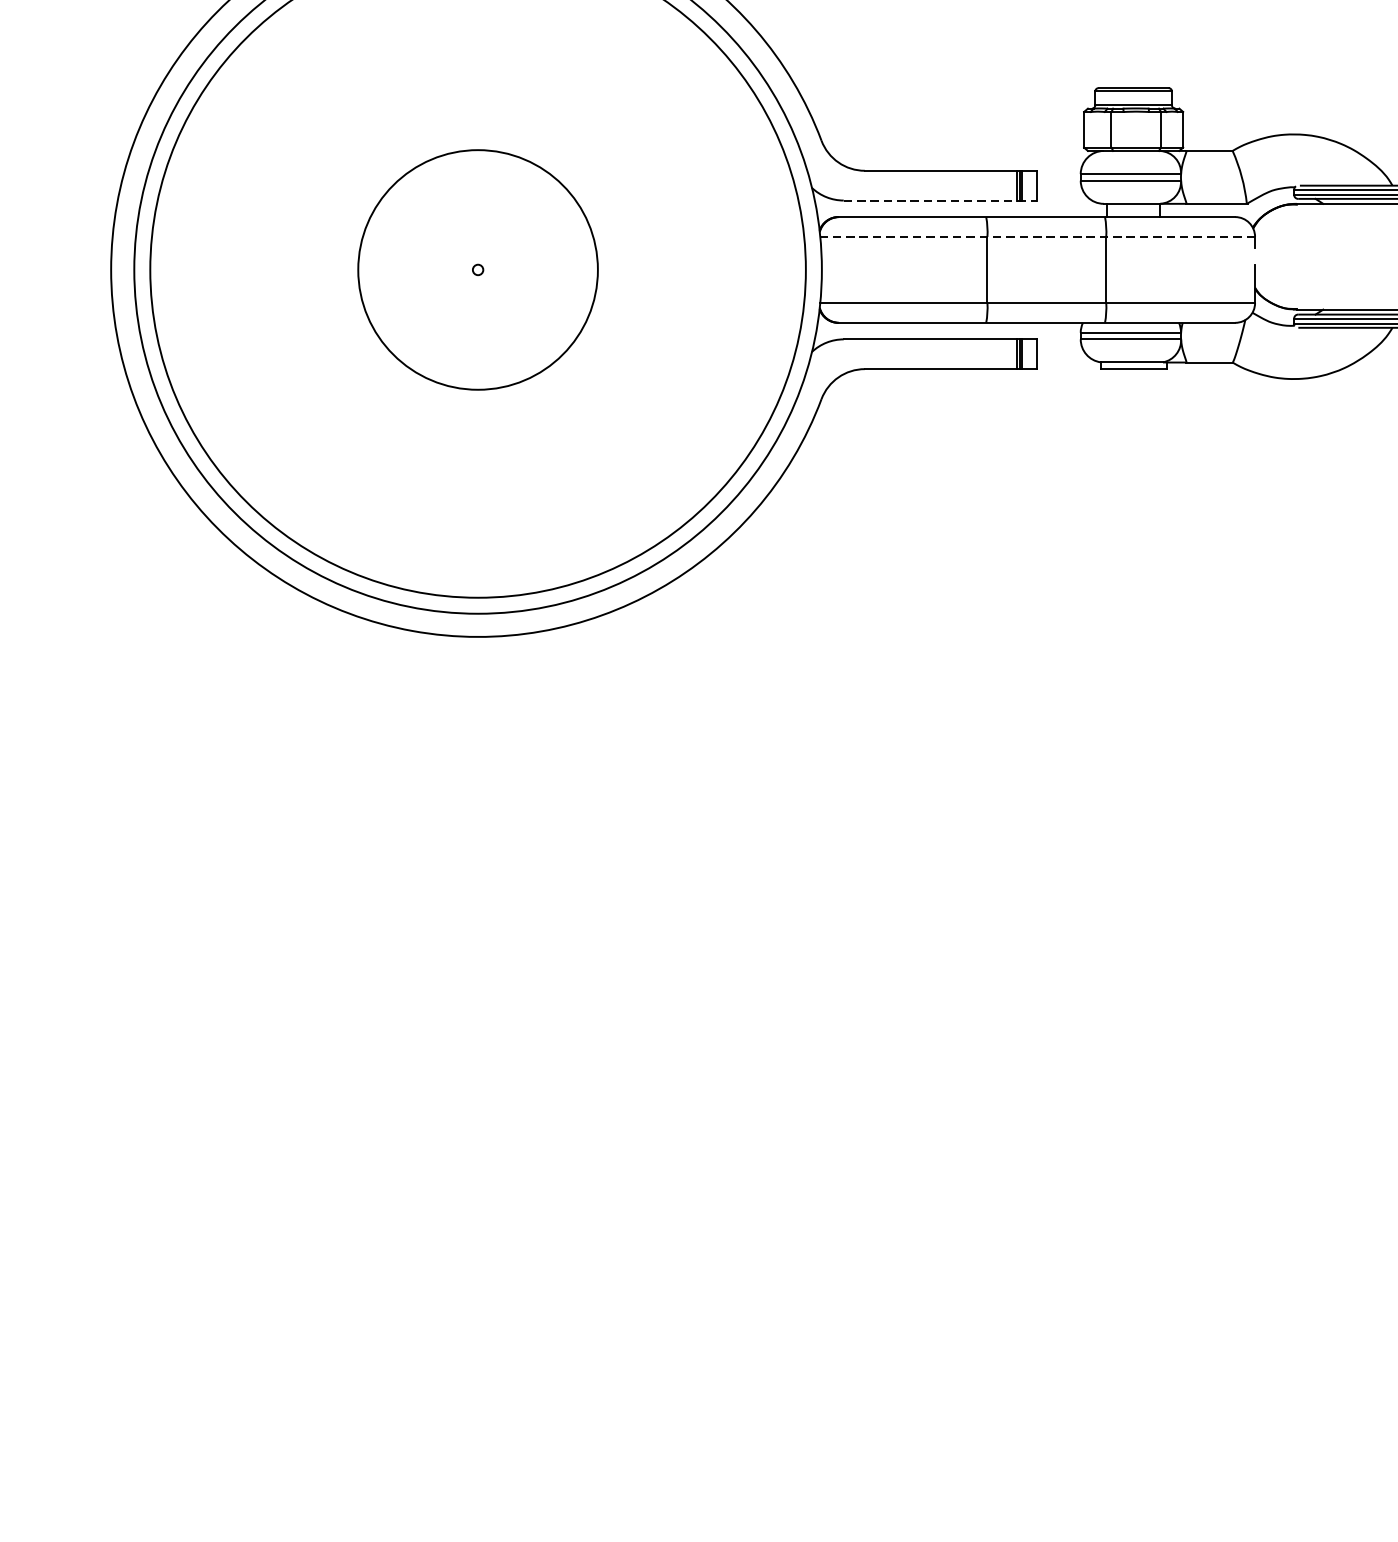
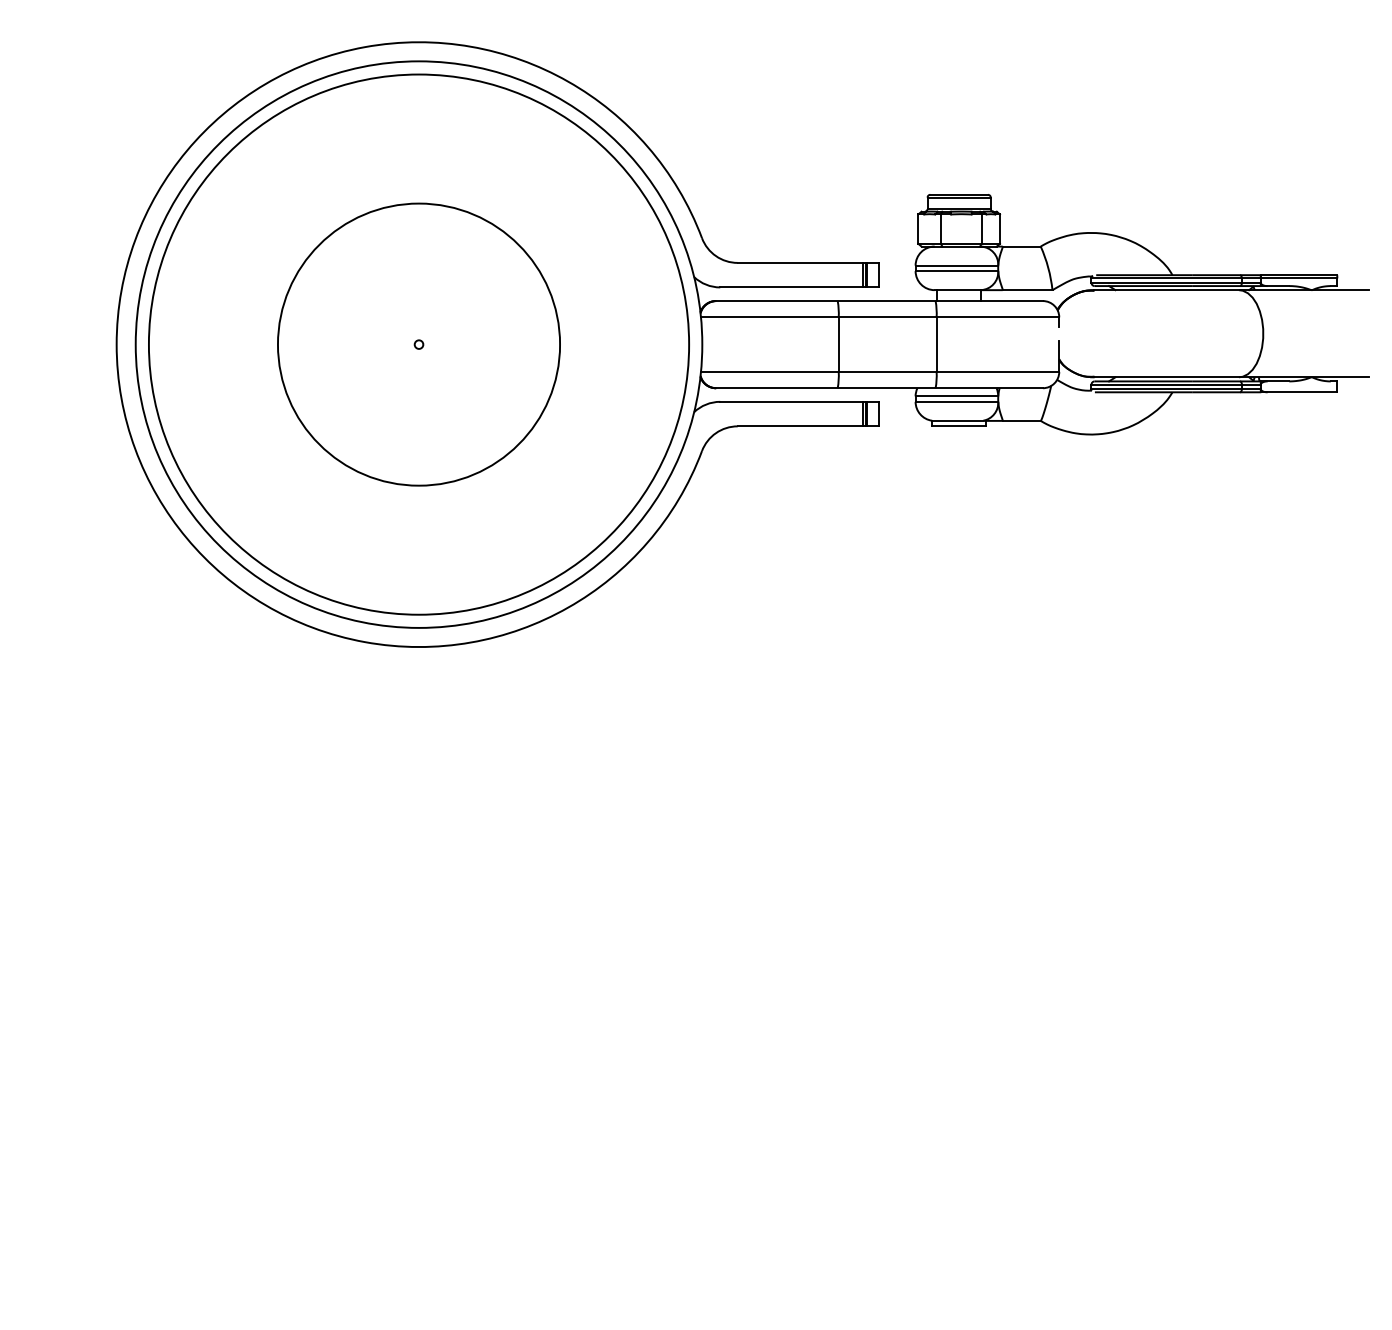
line: (939, 200) -> (799, 287), dashed -> solid
line: (1036, 237) -> (879, 317), dashed -> solid
circle: (477, 269) -> (418, 344), size x1.43

